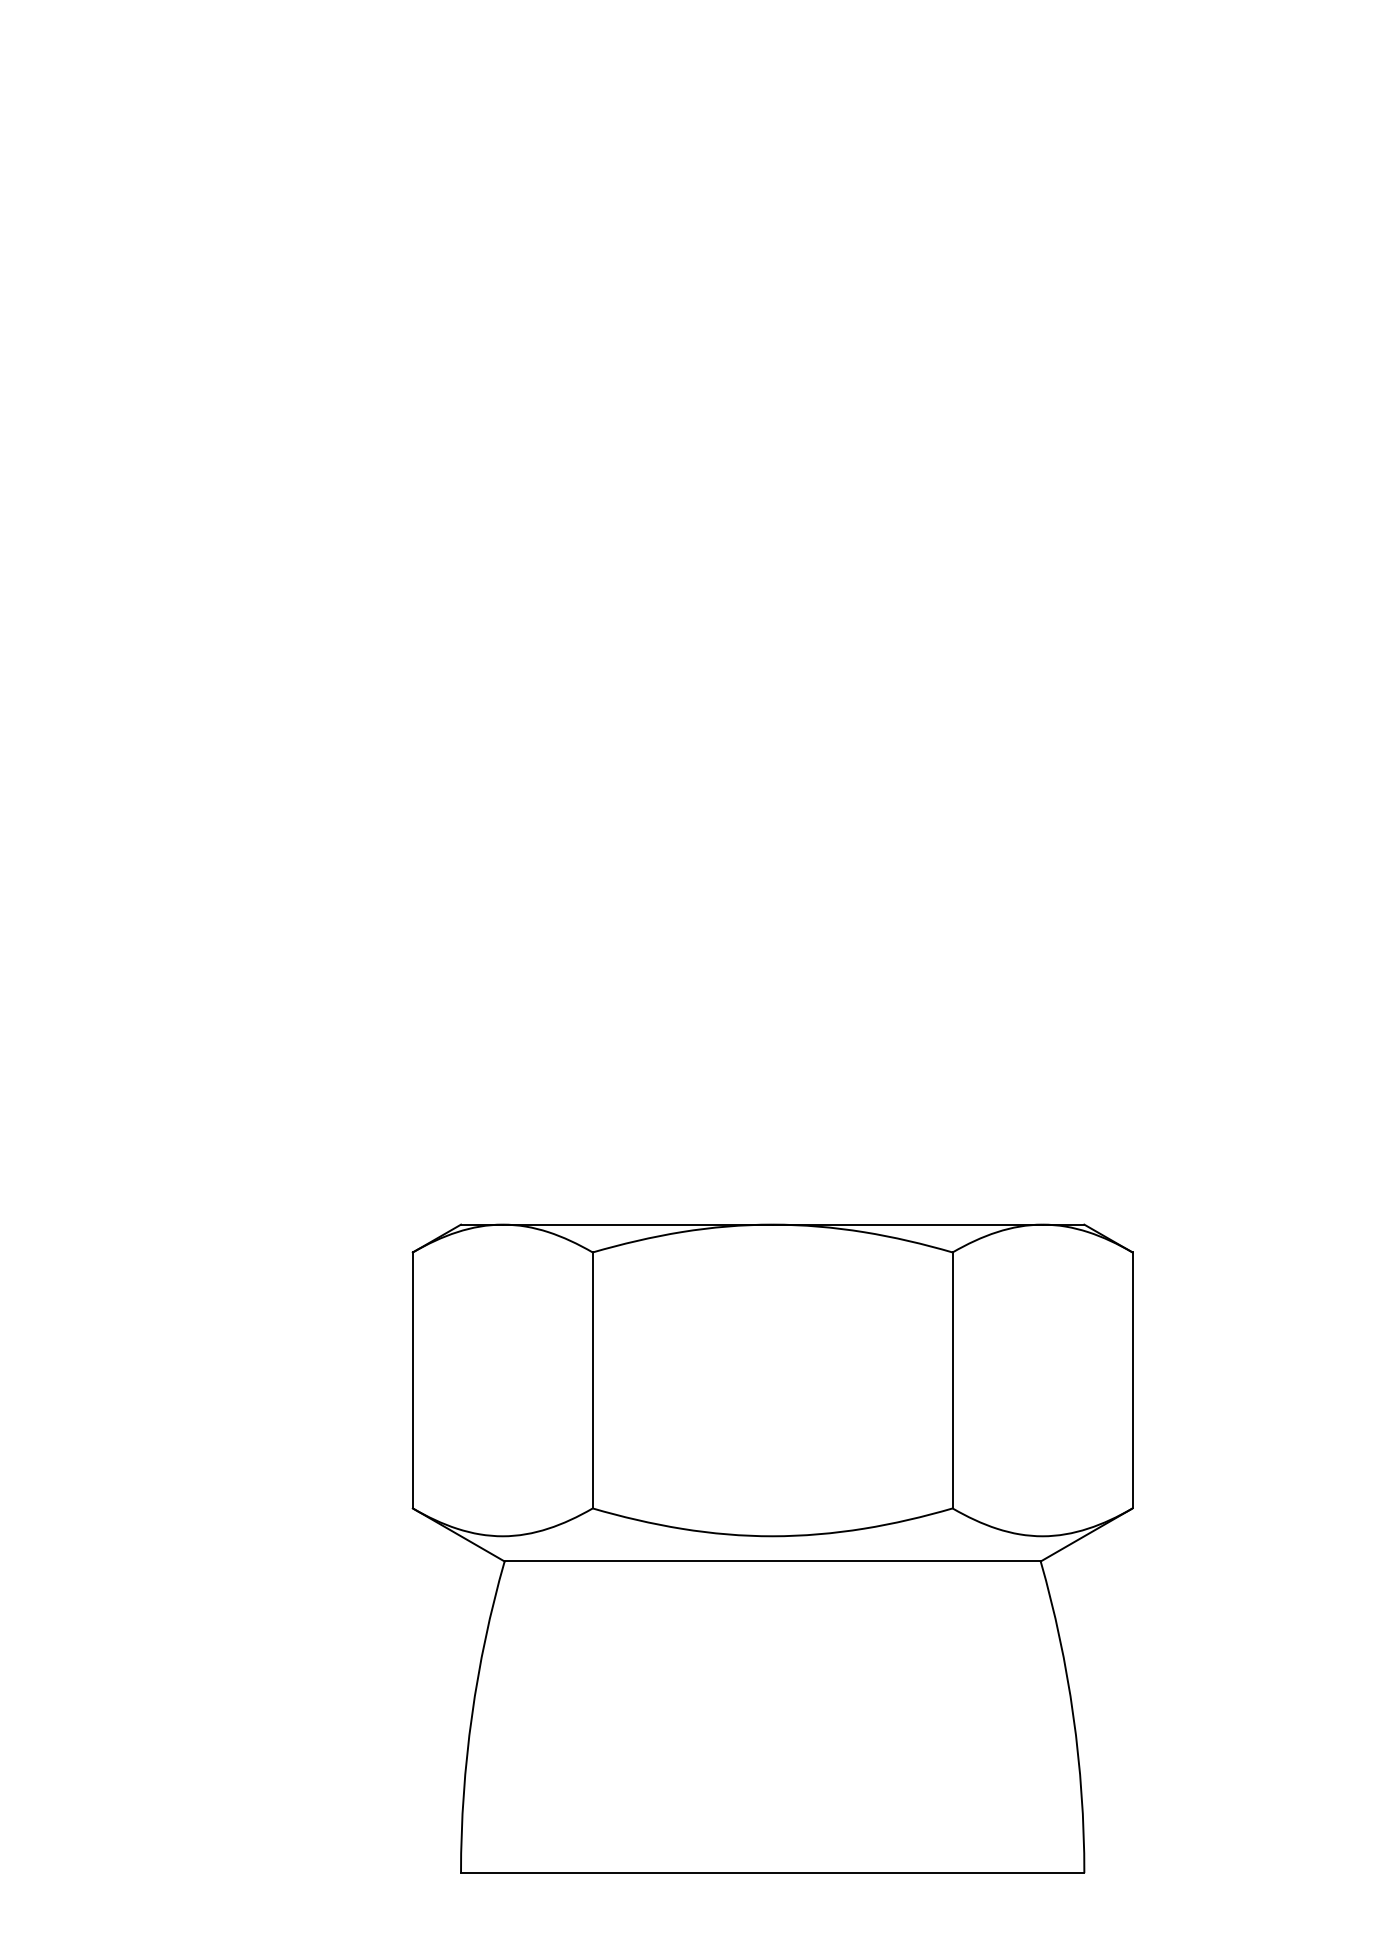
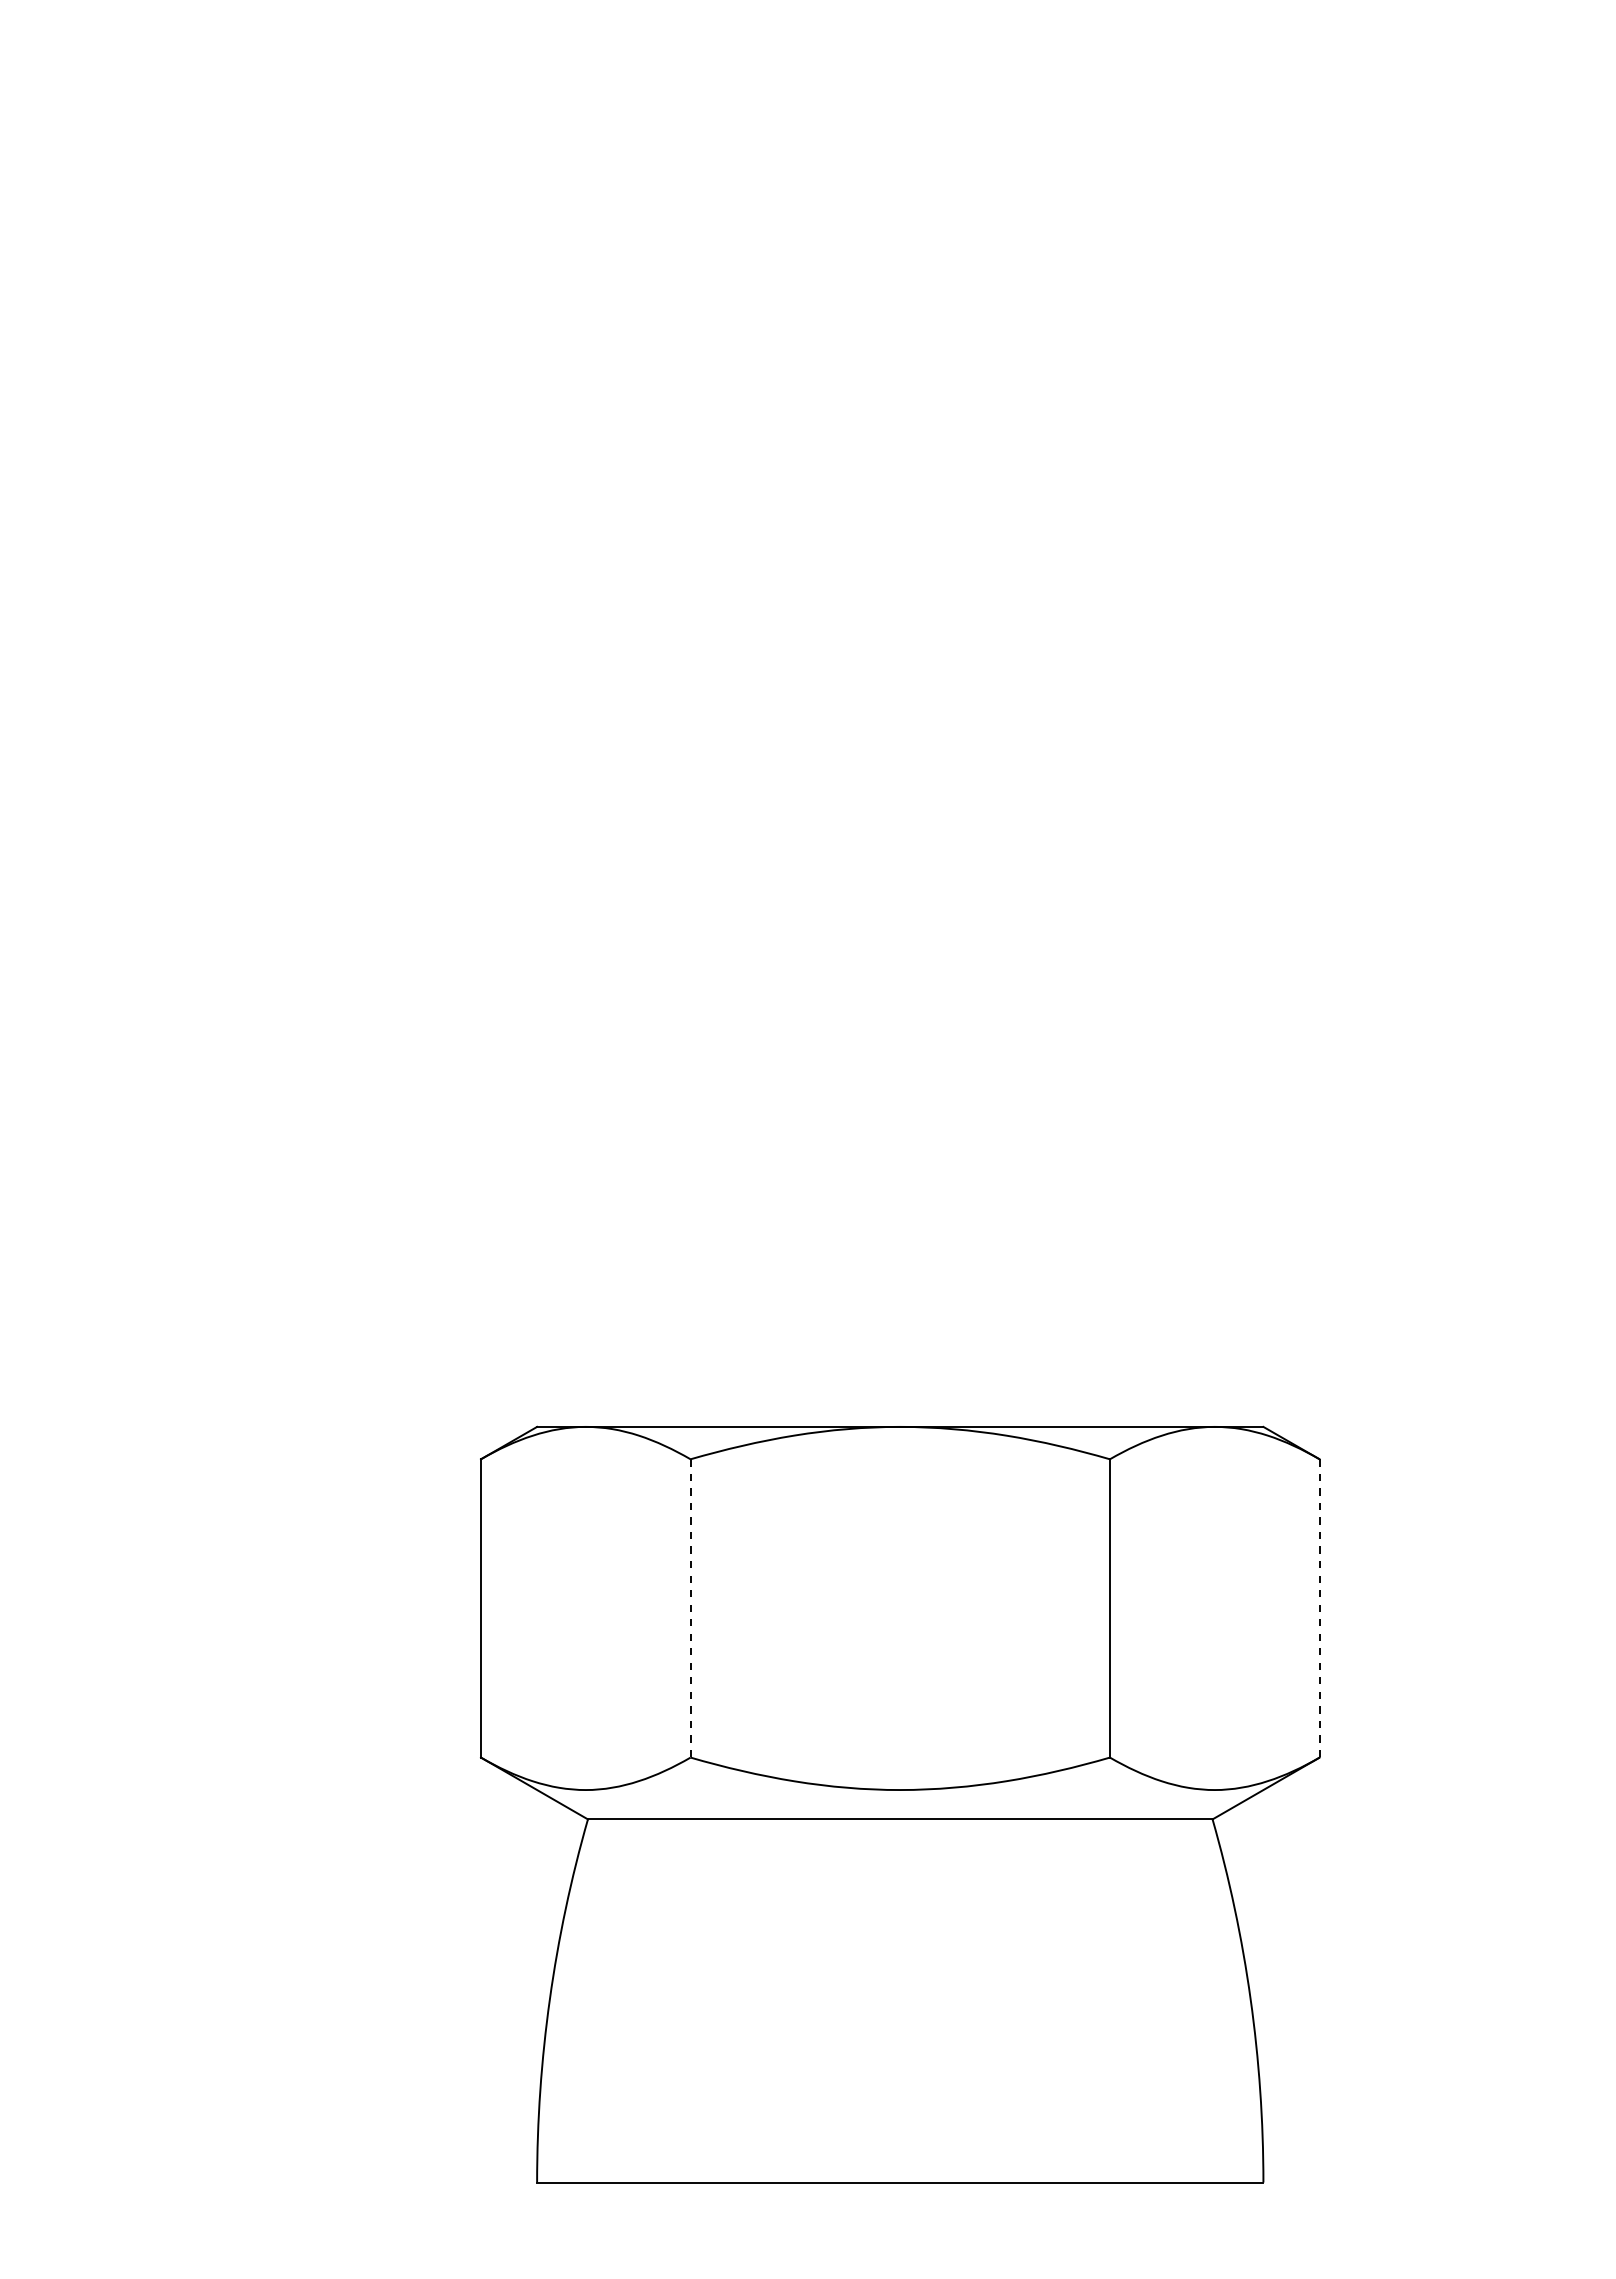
line: (592, 1380) -> (690, 1608), solid -> dashed
line: (1132, 1380) -> (1319, 1608), solid -> dashed

